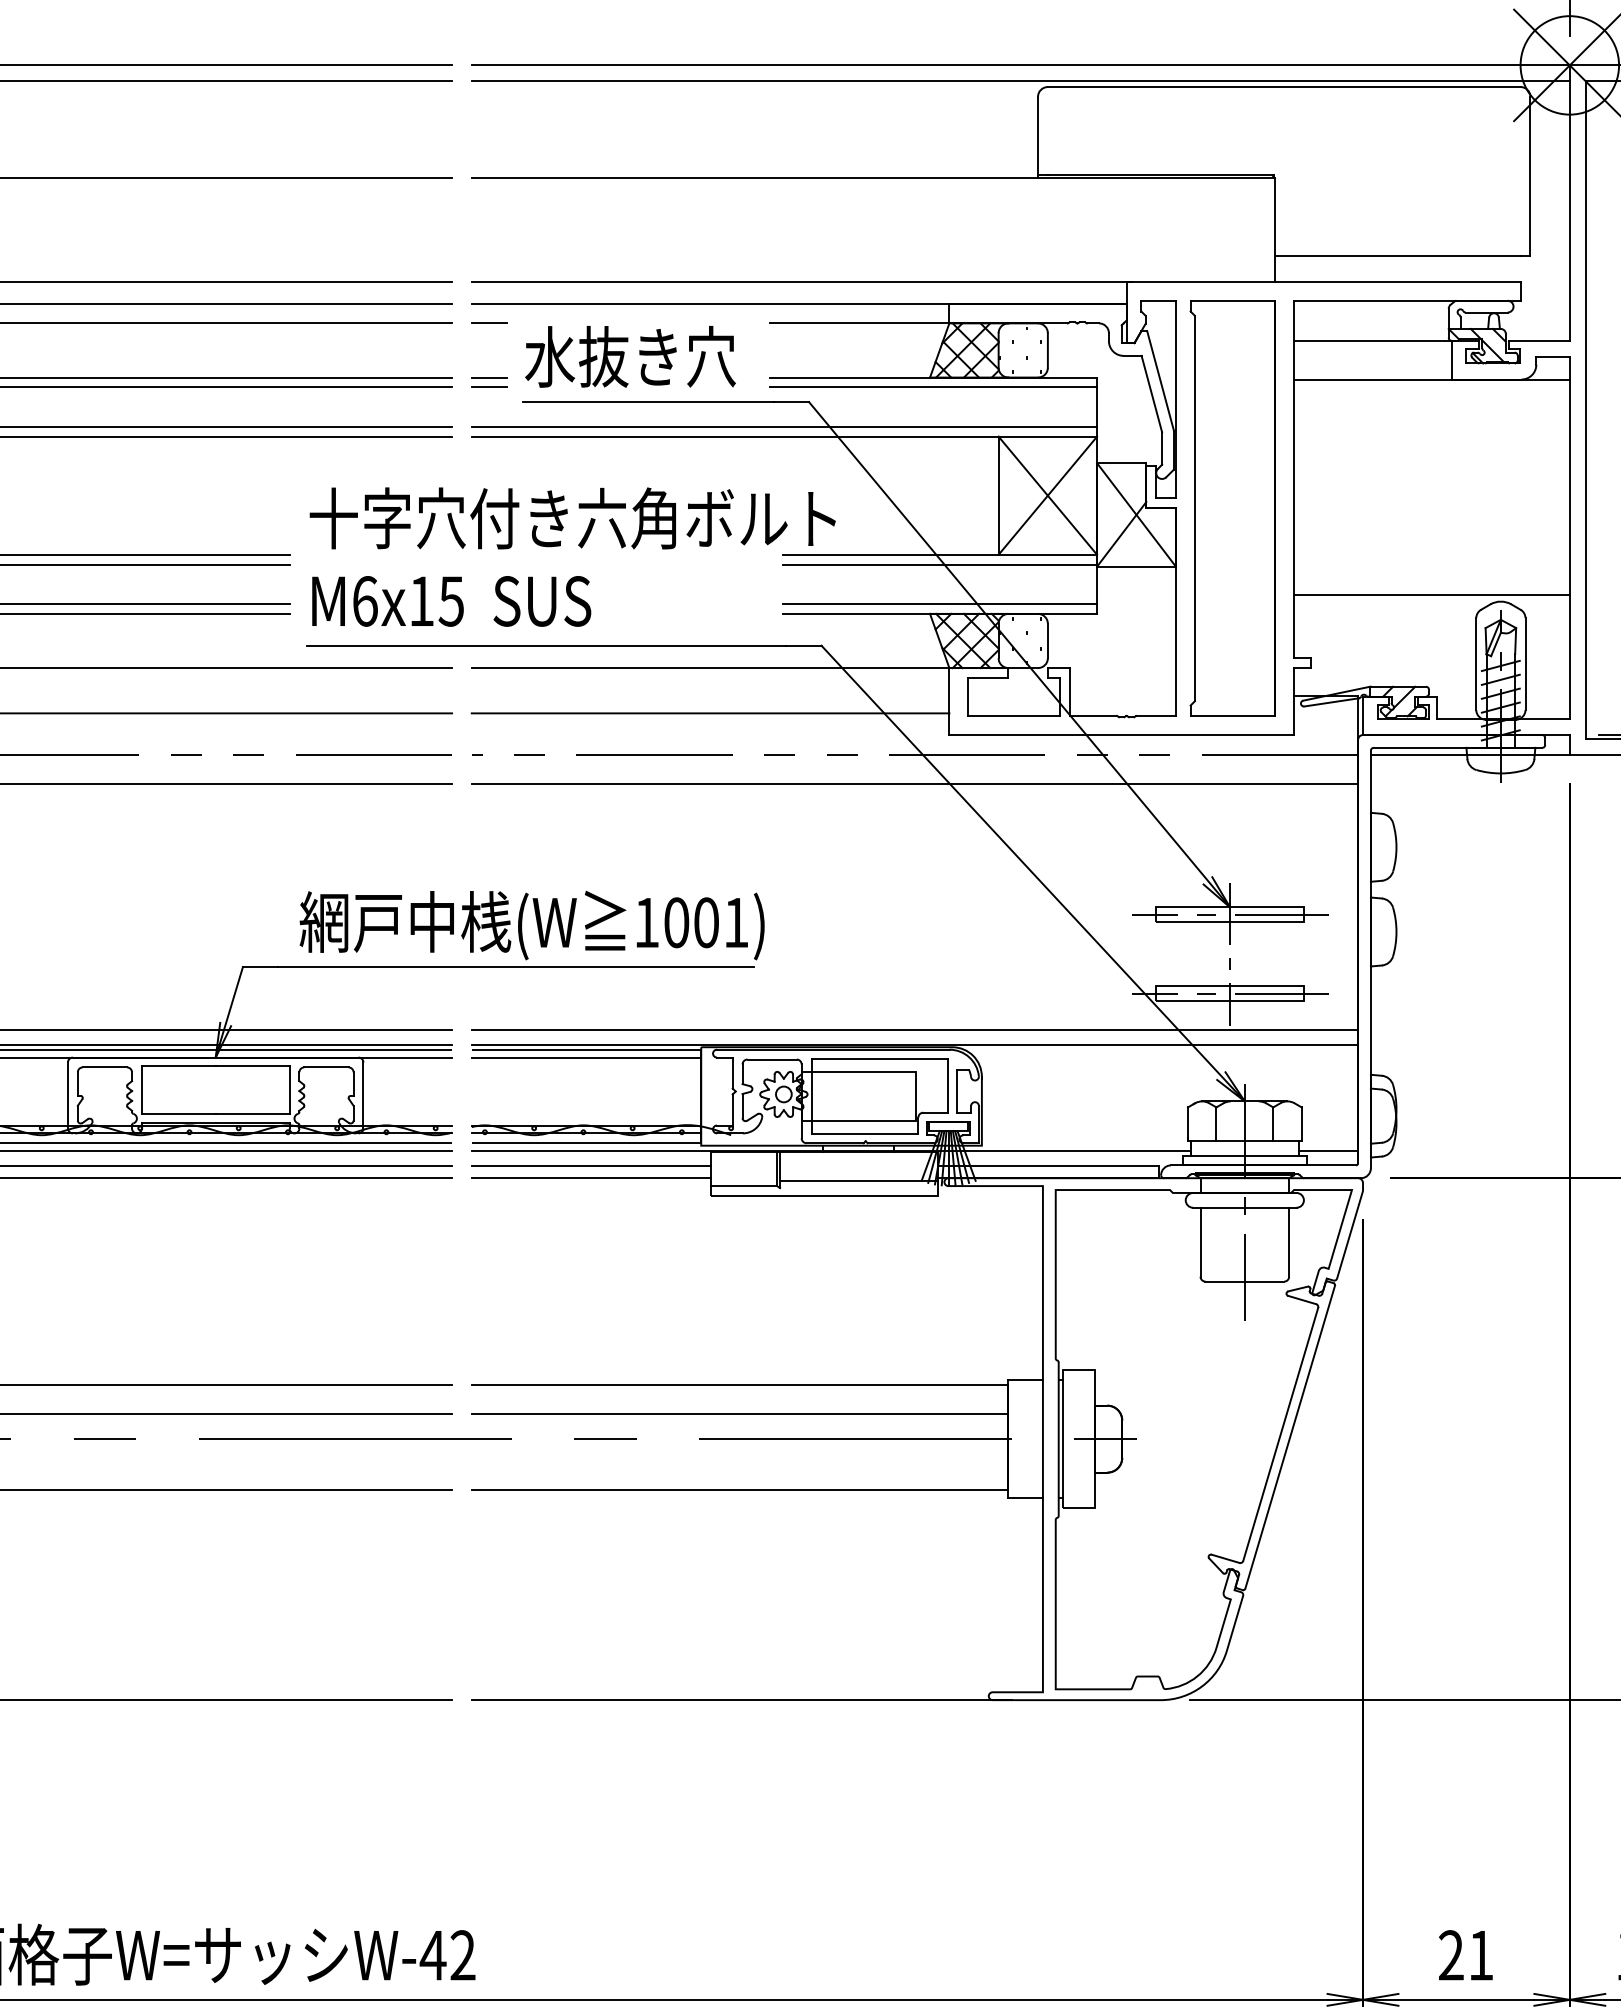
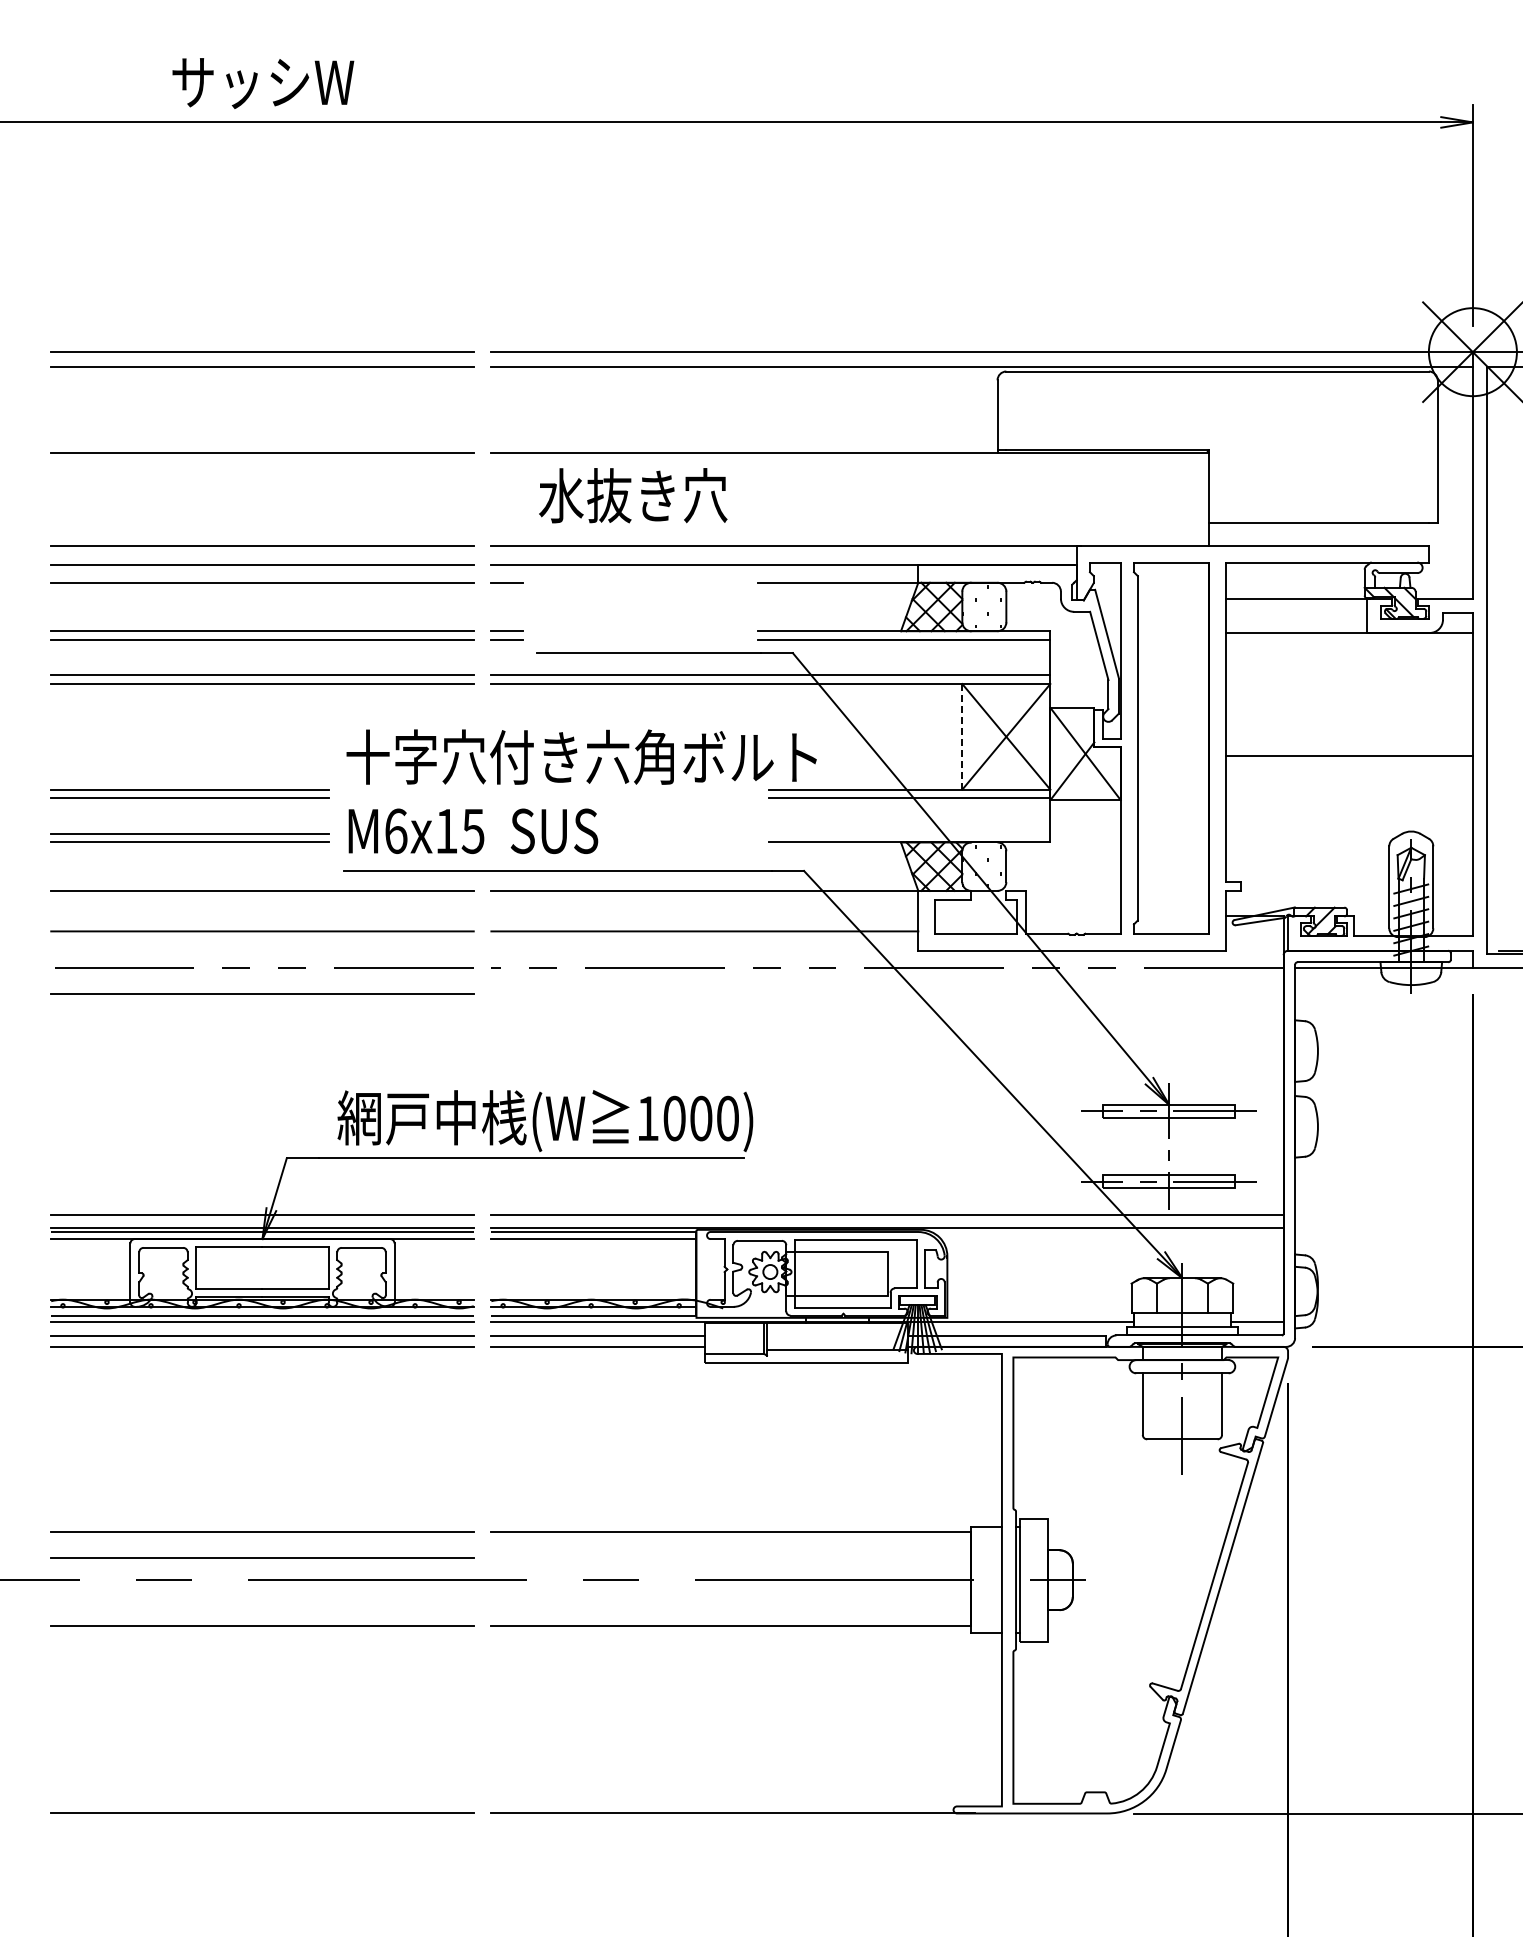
text: (630, 356) -> (633, 495), moved
line: (998, 495) -> (962, 736), solid -> dashed
line: (1431, 594) -> (1349, 755), moved
line: (939, 603) -> (909, 833), removed
line: (914, 783) -> (887, 994), removed
text: (735, 922) -> (727, 1118), 1001) -> 1000)
line: (740, 1414) -> (731, 1558), removed

